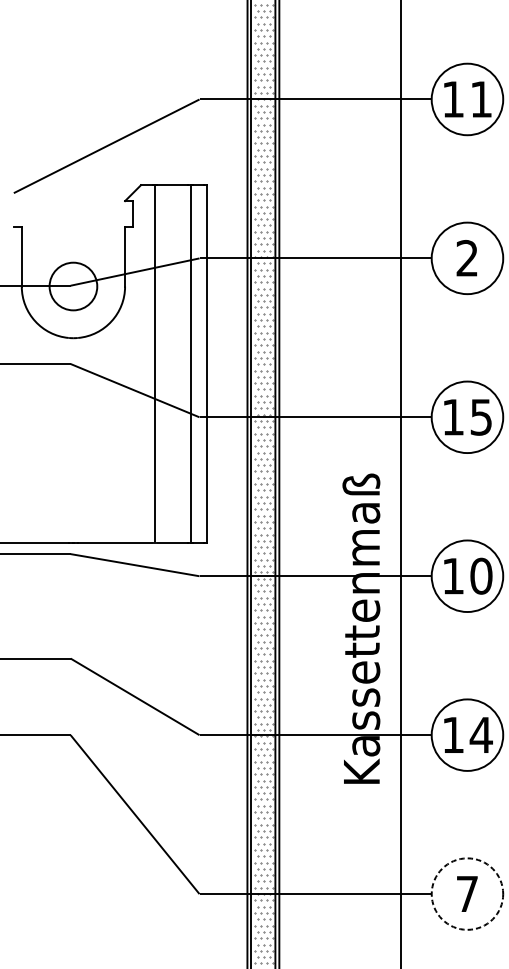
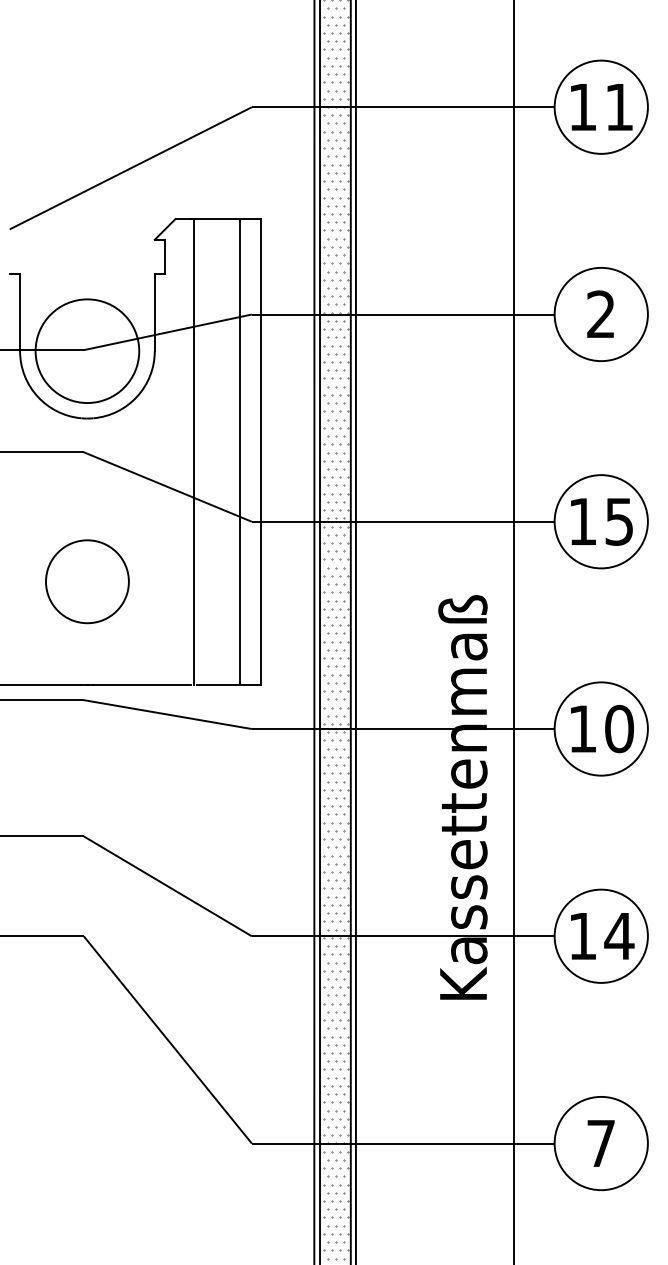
circle: (73, 286) -> (87, 351), size x1.67
circle: (73, 463) -> (87, 581), added
circle: (466, 894) -> (600, 1143), dashed -> solid

